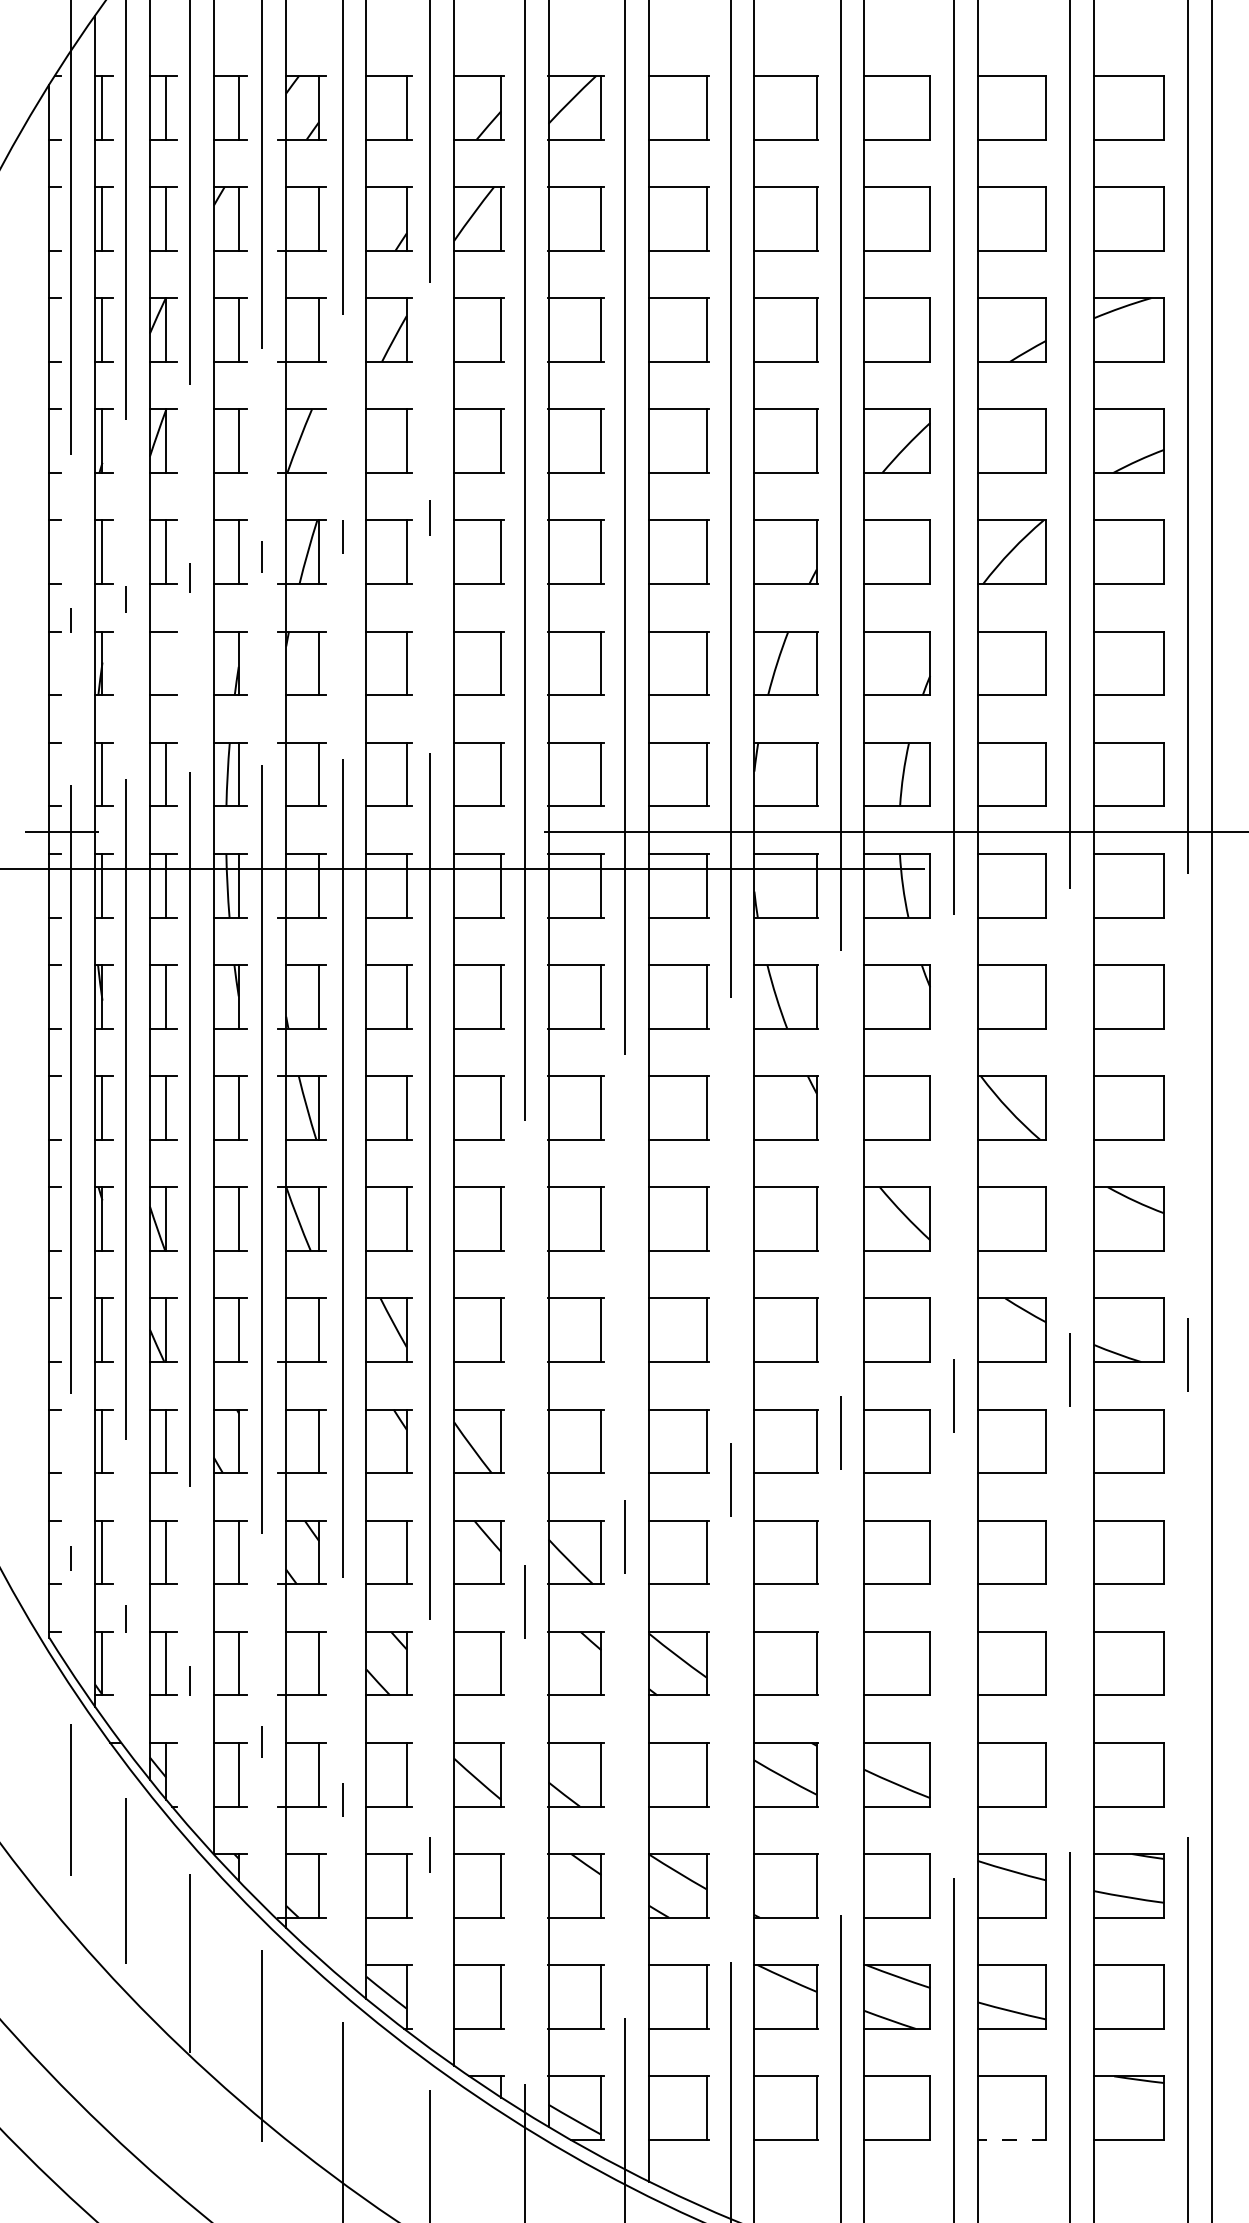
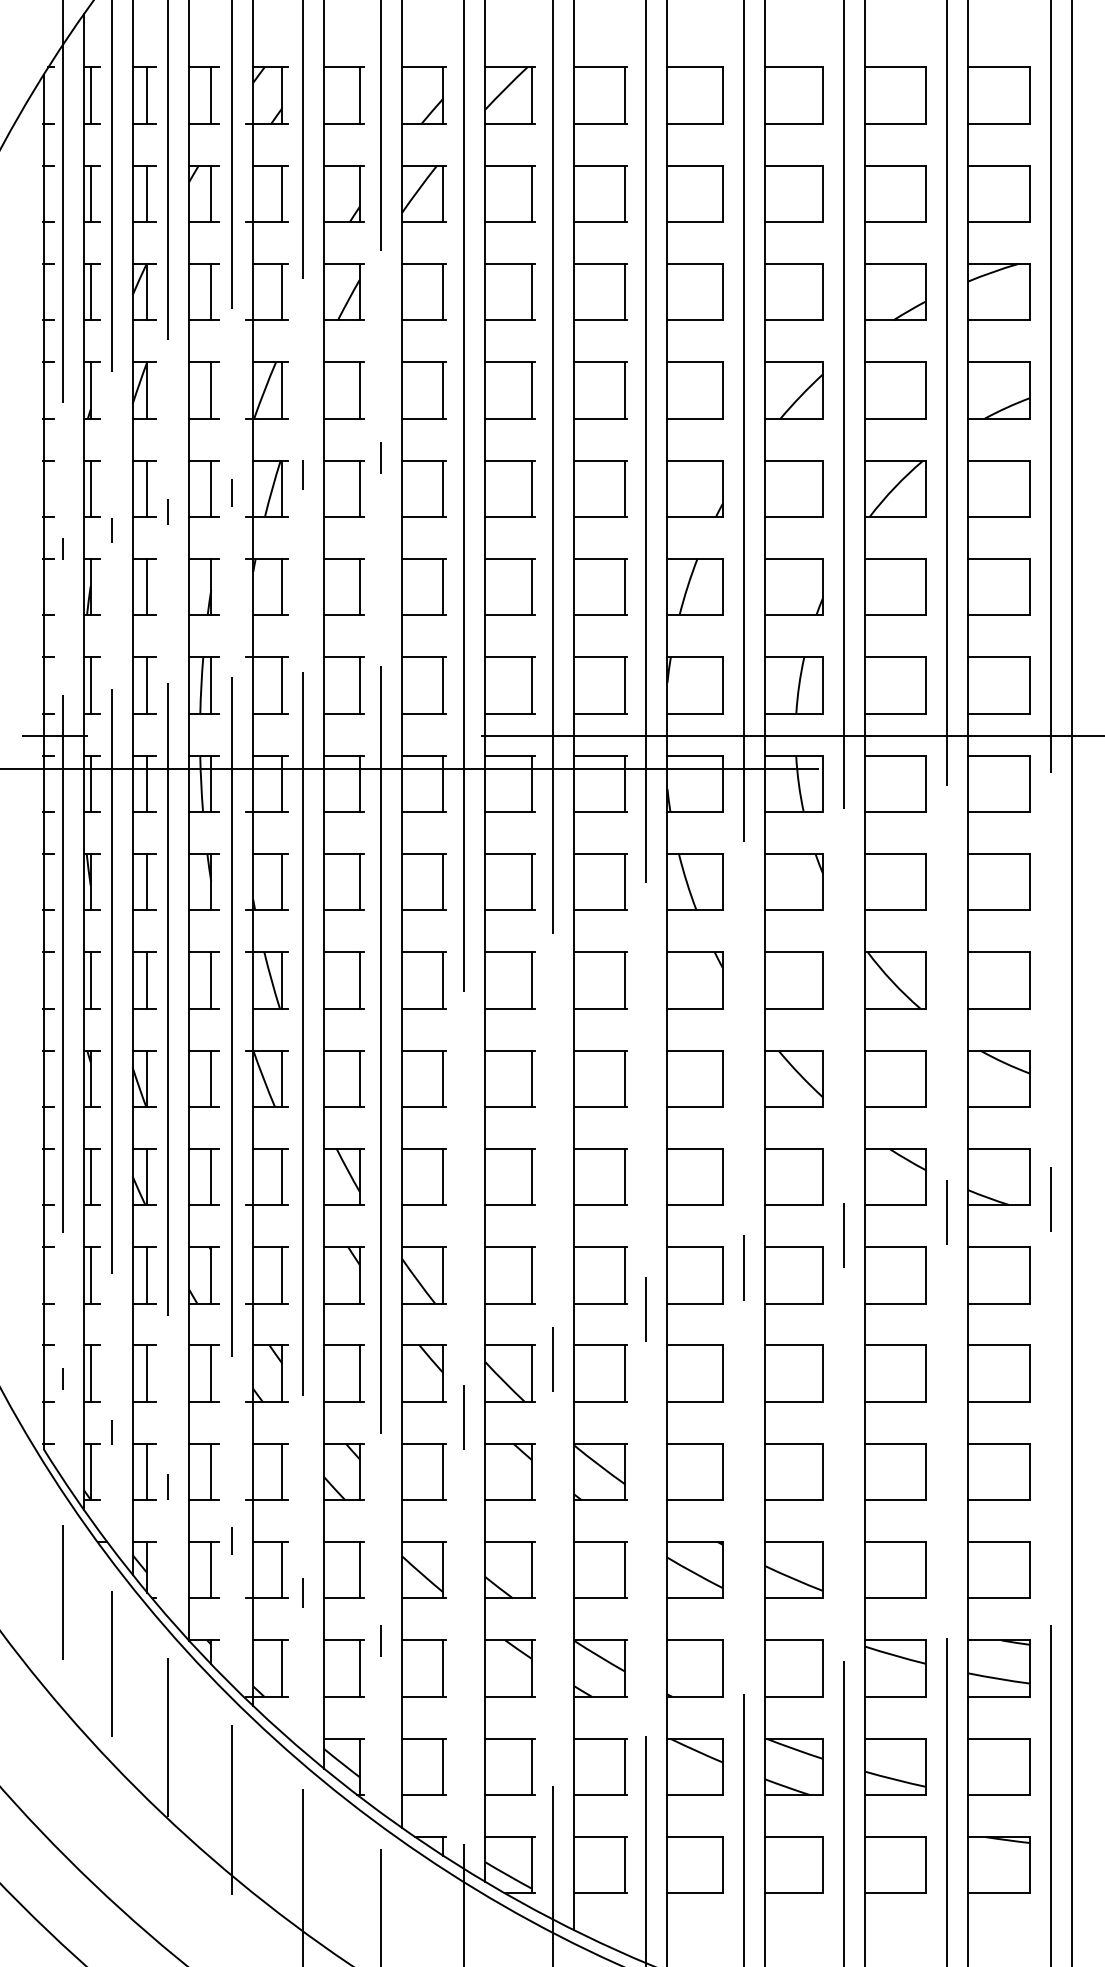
line: (319, 441) -> (282, 390), added
line: (166, 662) -> (147, 586), added
line: (1011, 2140) -> (894, 1893), dashed -> solid

